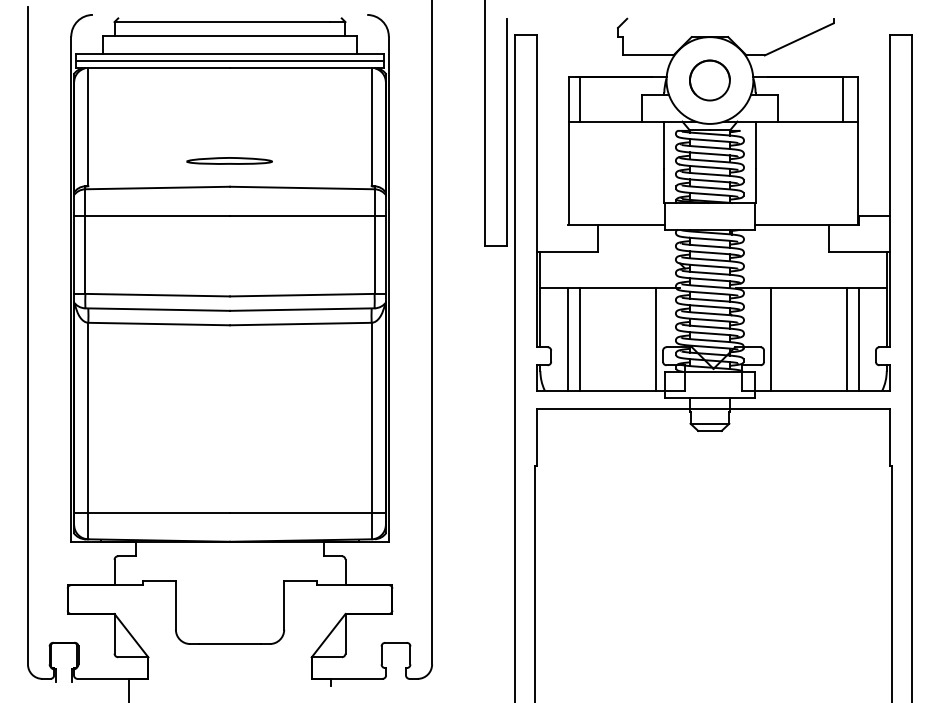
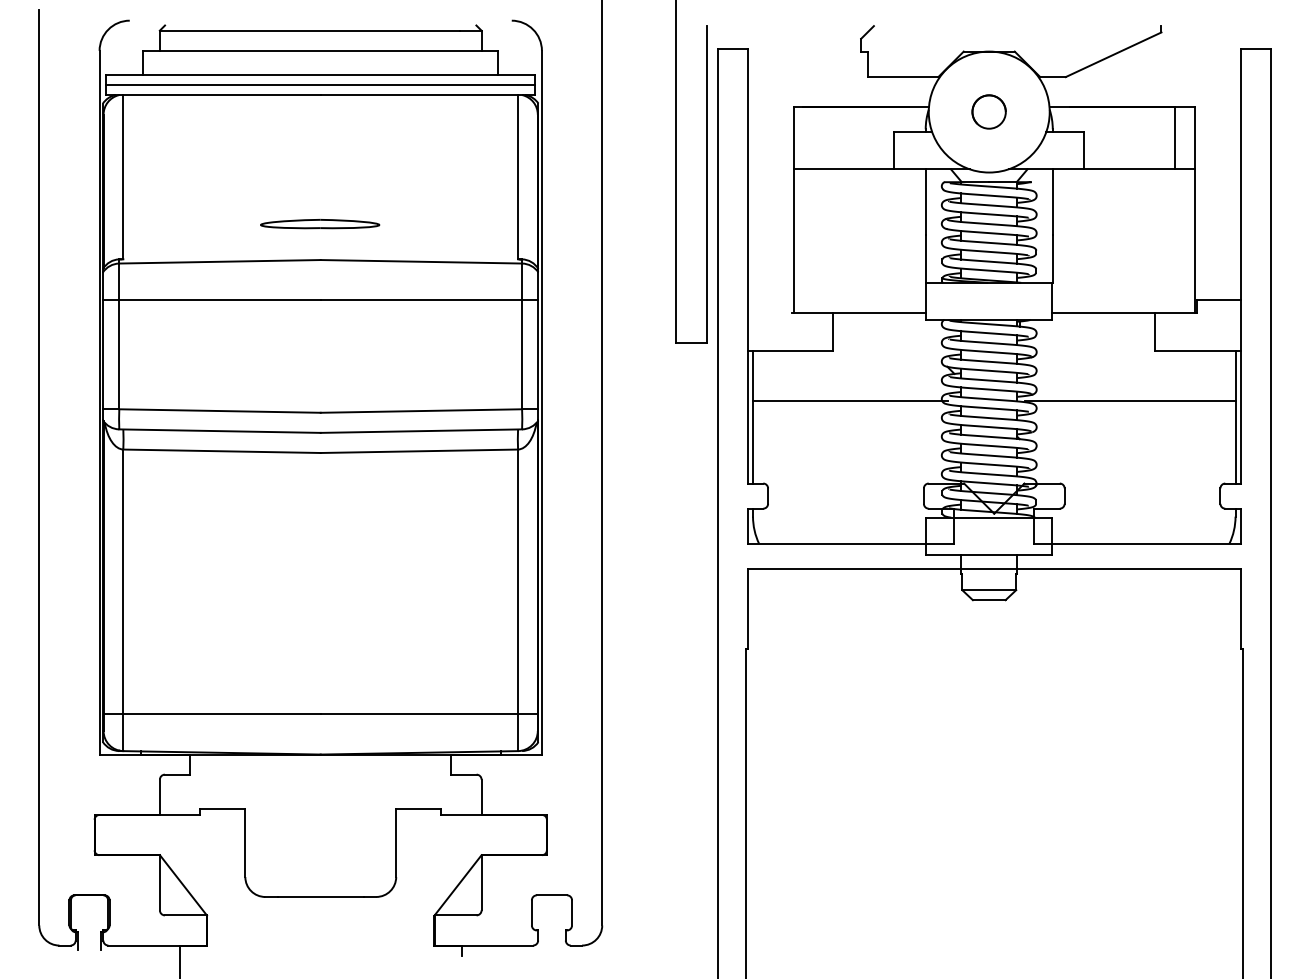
circle: (709, 80) -> (988, 111), size x0.6
line: (580, 98) -> (808, 137), removed
line: (568, 339) -> (792, 472), removed
line: (580, 339) -> (808, 472), removed
line: (655, 339) -> (913, 472), removed
line: (771, 339) -> (1074, 472), removed
line: (847, 339) -> (1180, 472), removed
line: (858, 339) -> (1196, 472), removed

